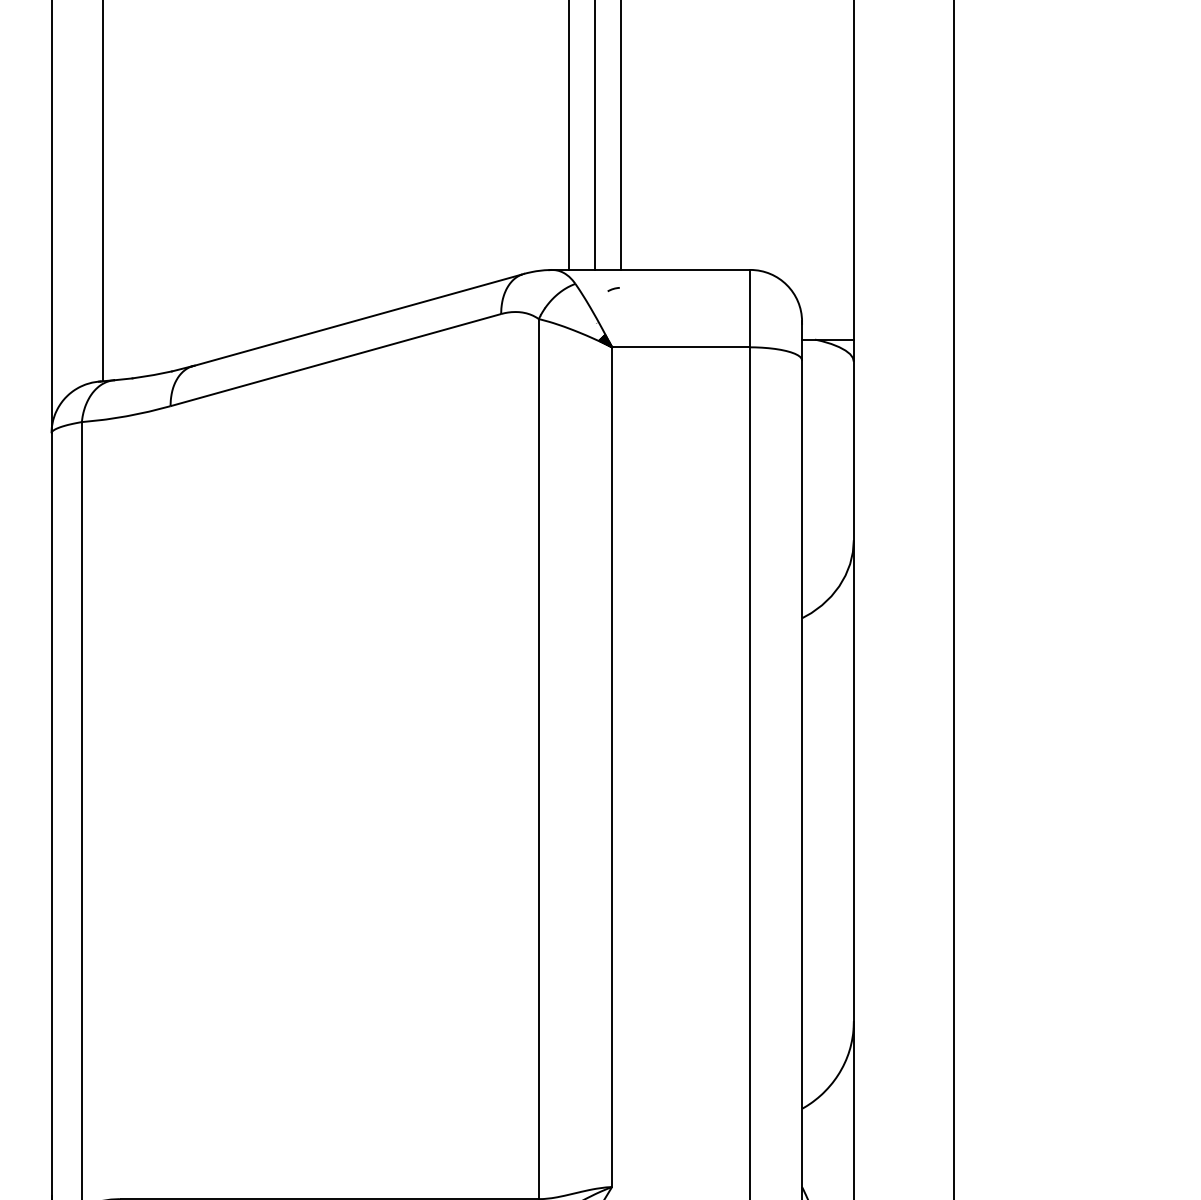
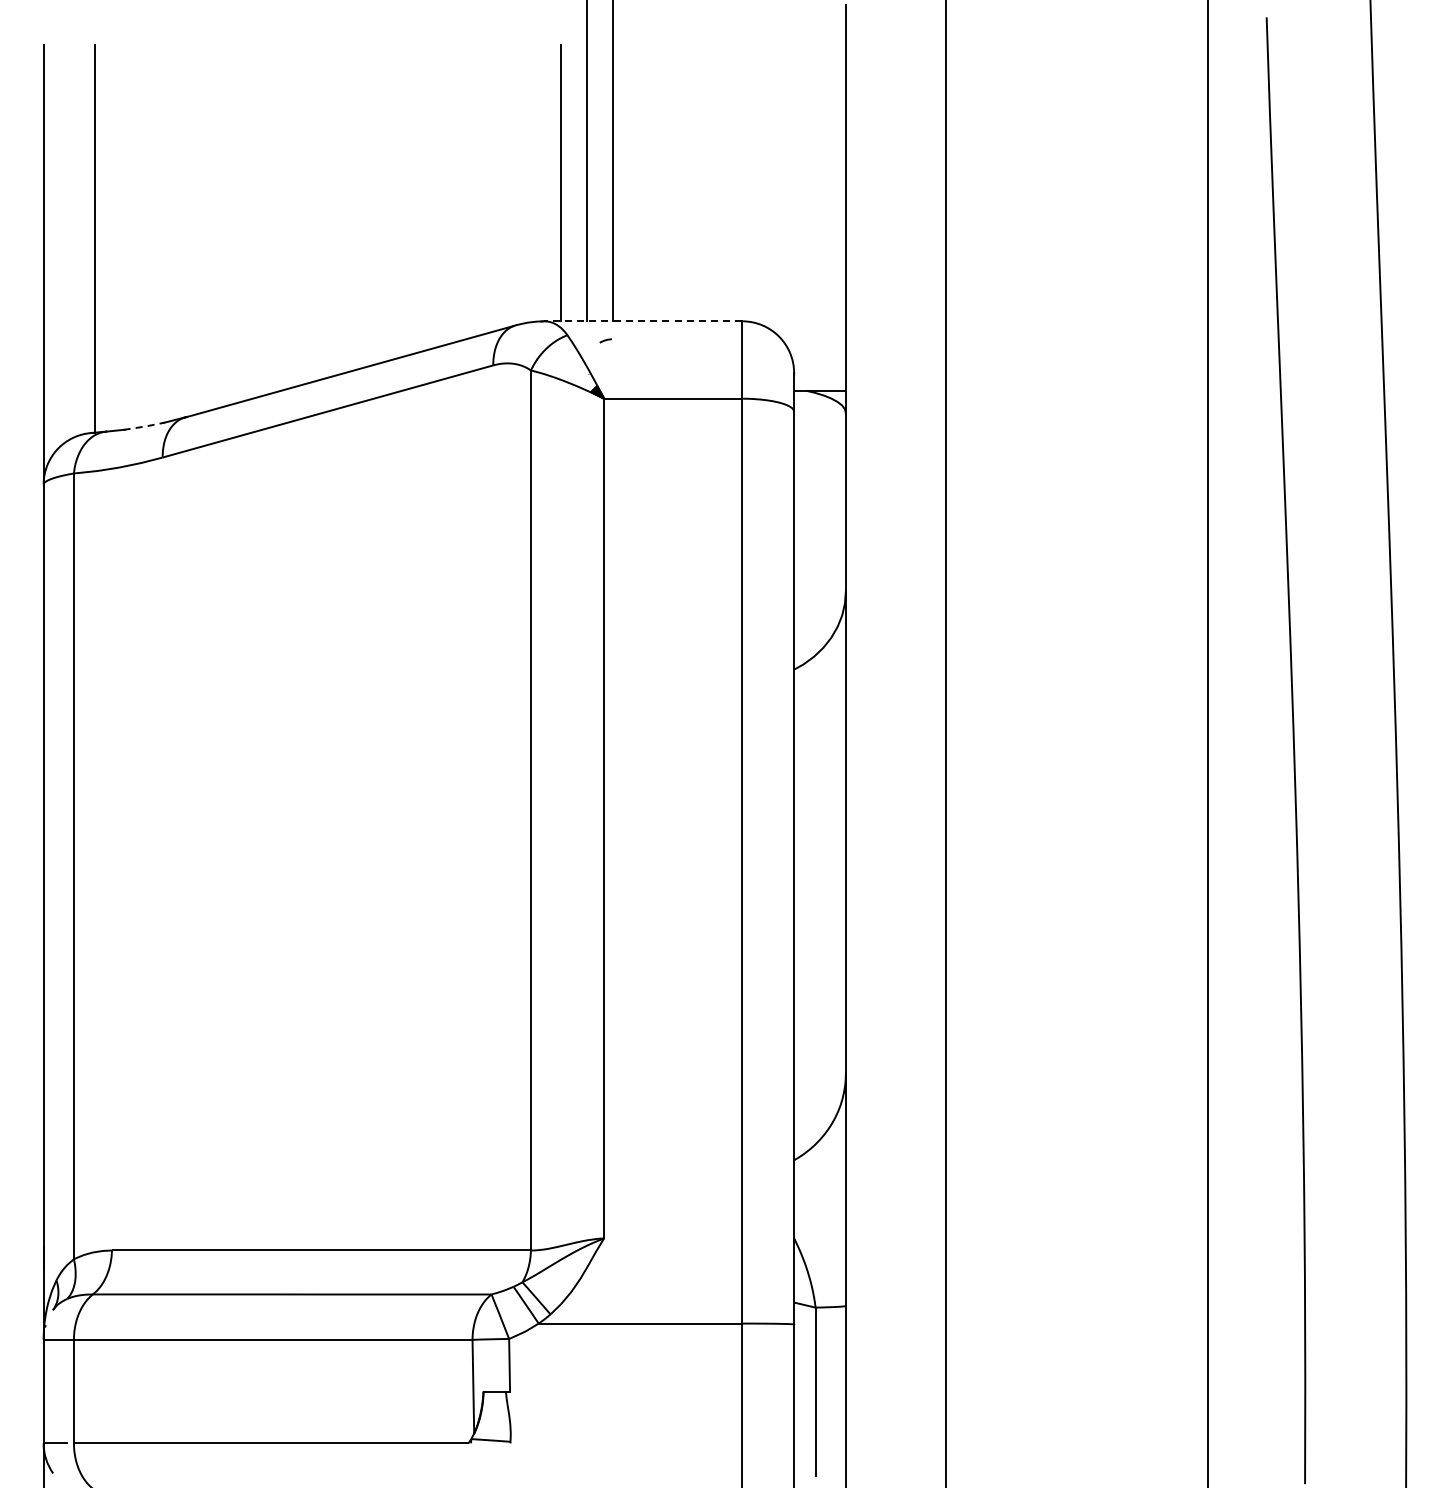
line: (650, 270) -> (642, 321), solid -> dashed
line: (153, 375) -> (145, 426), solid -> dashed

